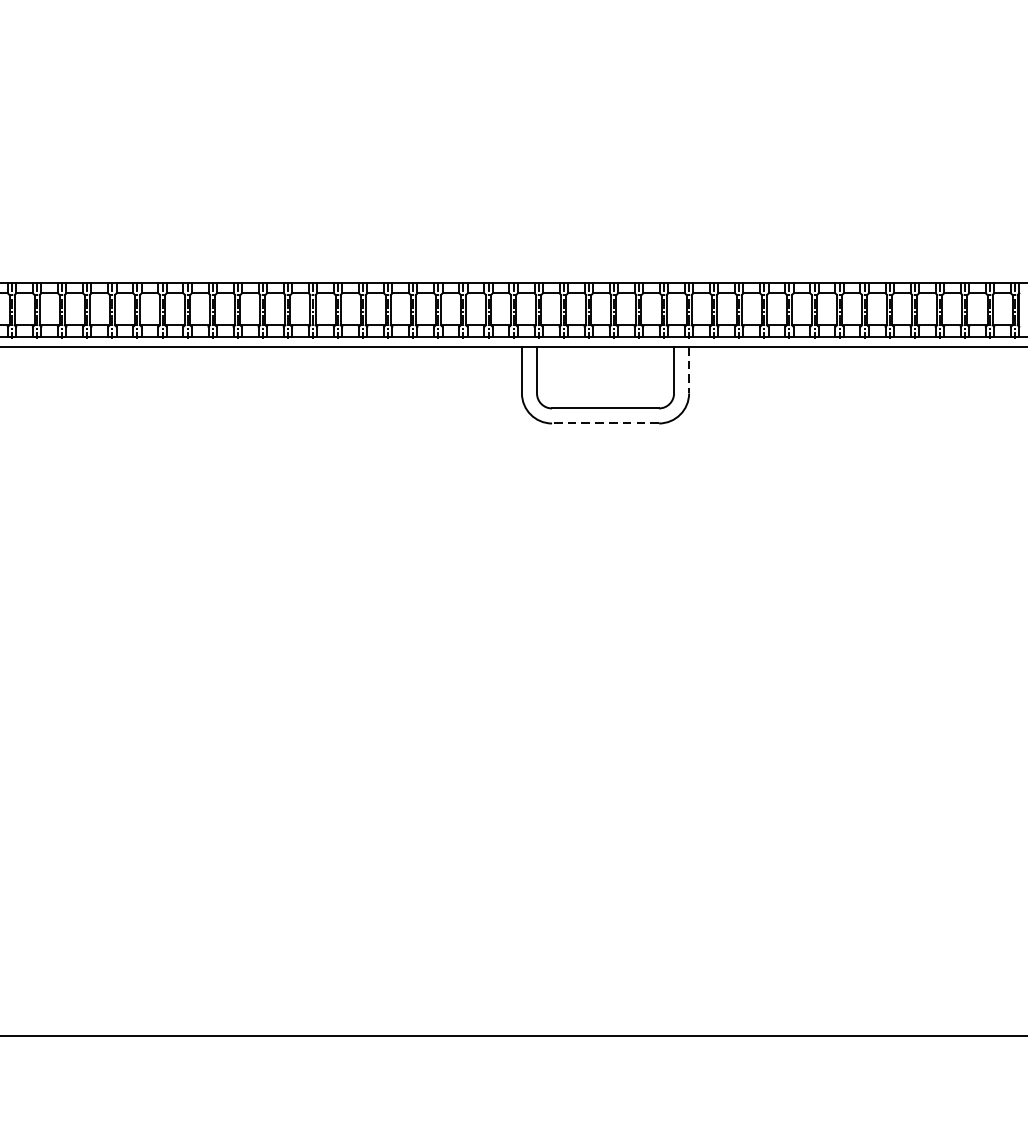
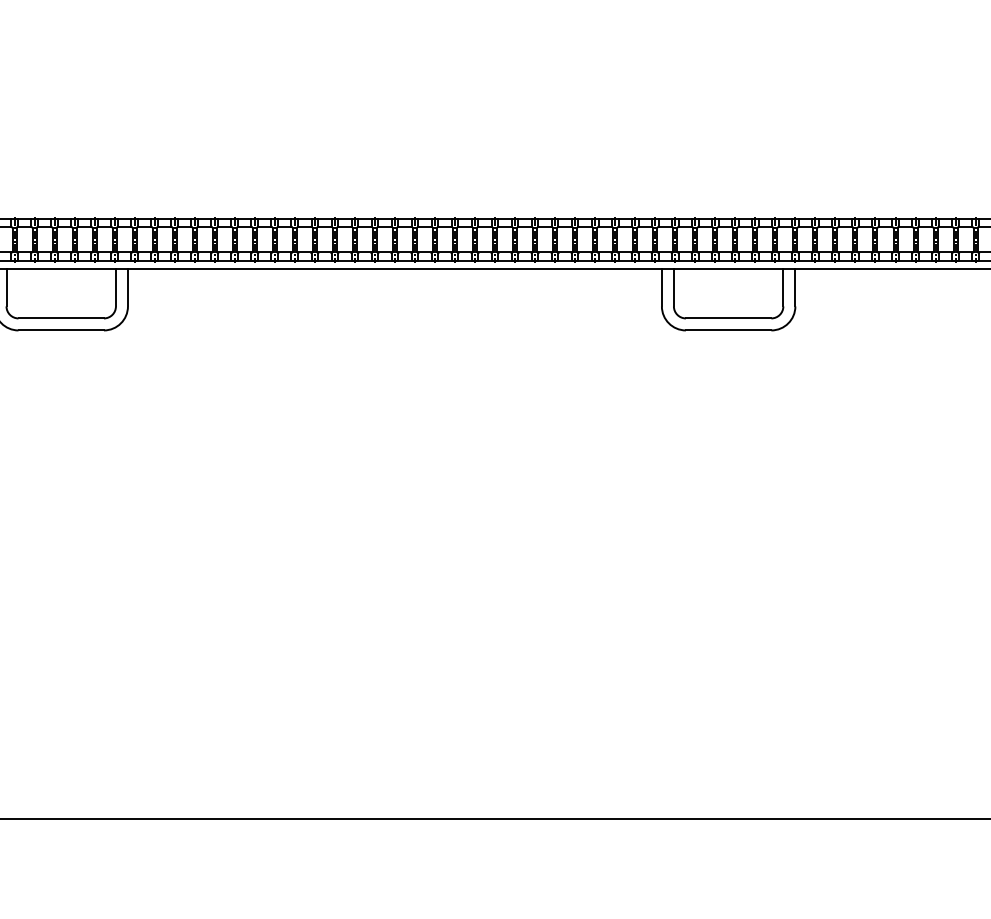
line: (689, 369) -> (795, 287), dashed -> solid
line: (605, 423) -> (728, 330), dashed -> solid

